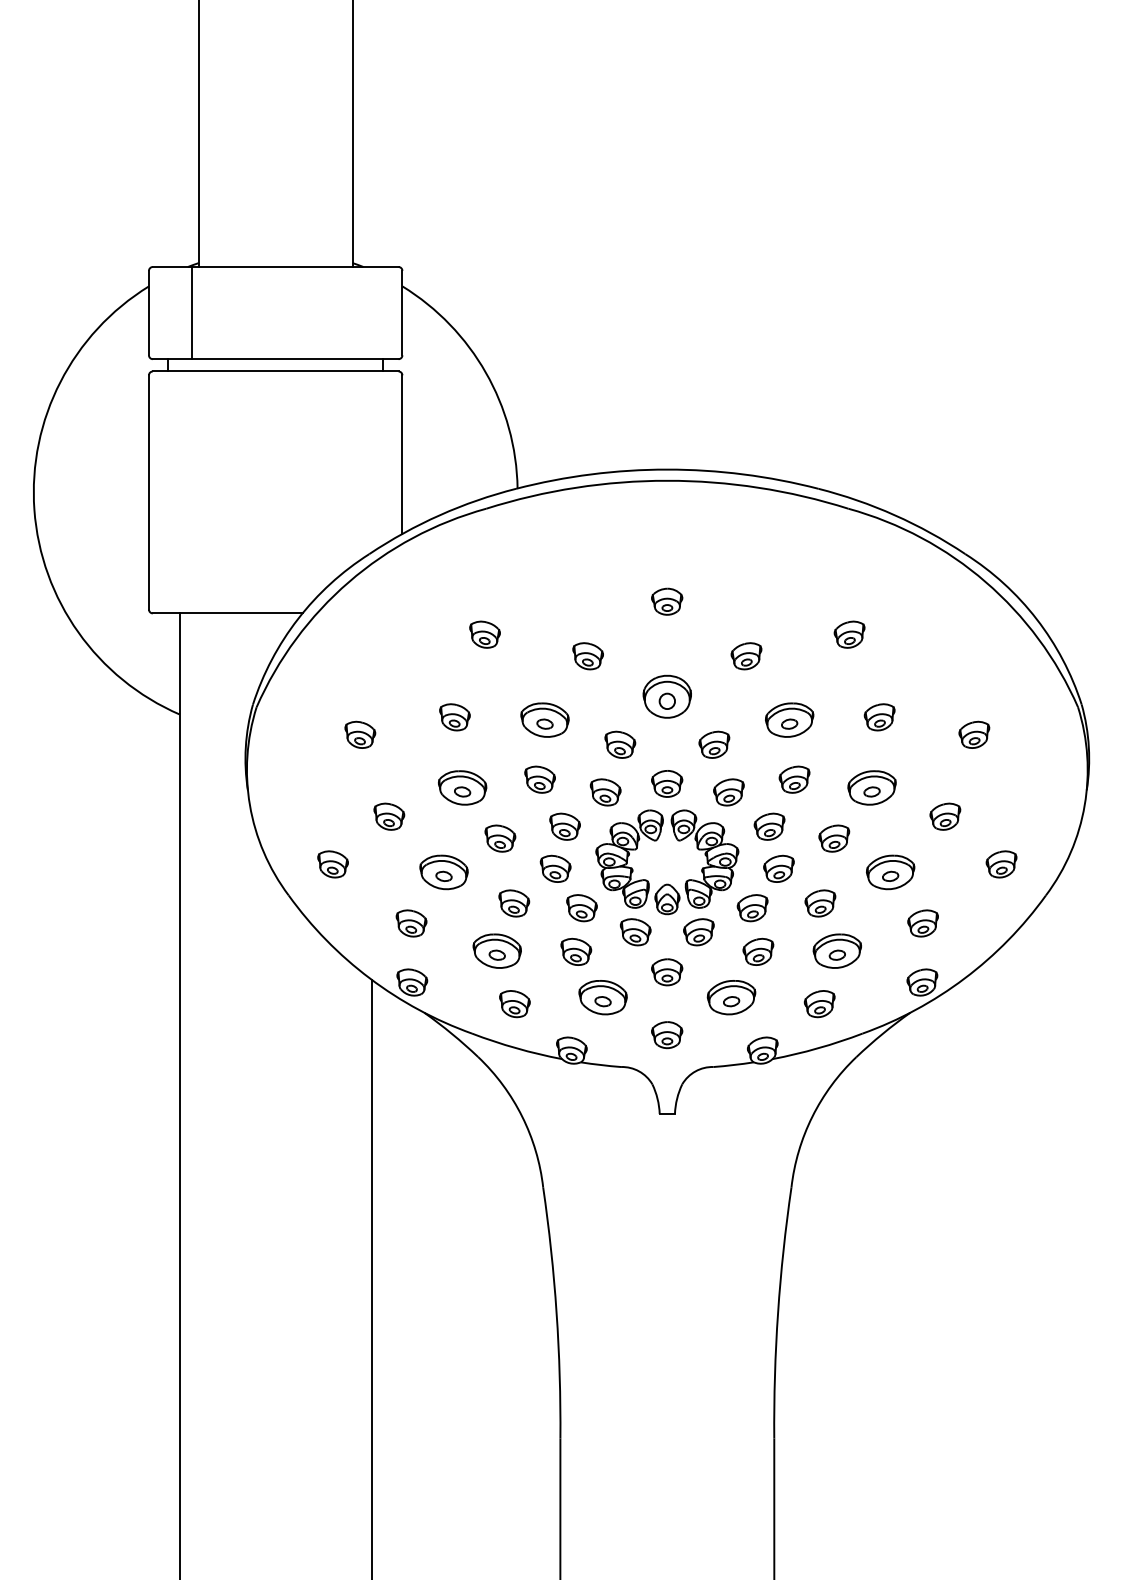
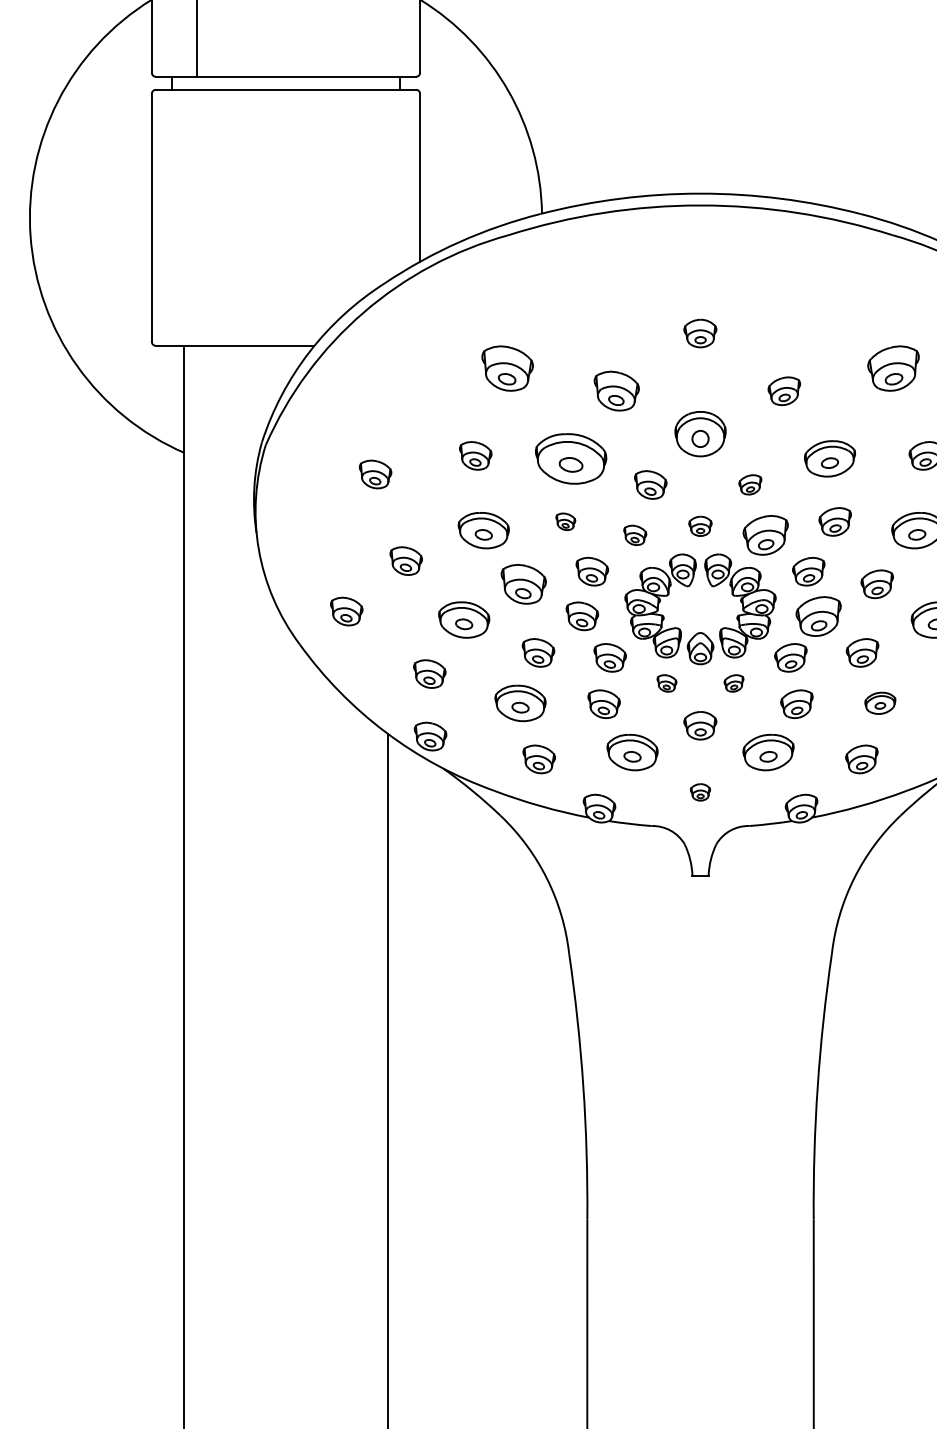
part: (484, 634) -> (507, 368), size x1.6
part: (849, 634) -> (893, 368), size x1.6
part: (587, 656) -> (616, 391), size x1.4
part: (544, 719) -> (570, 458), size x1.4
part: (714, 744) -> (750, 484), size x0.7
part: (539, 779) -> (565, 521), size x0.6
part: (667, 783) -> (700, 525), size x0.7
part: (605, 792) -> (635, 535), size x0.7
part: (728, 792) -> (765, 535), size x1.4
part: (500, 838) -> (523, 584), size x1.4
part: (778, 868) -> (818, 615), size x1.4
part: (635, 932) -> (666, 683), size x0.6
part: (698, 932) -> (733, 683), size x0.6
part: (836, 950) -> (879, 702), size x0.6
part: (667, 1035) -> (700, 792), size x0.6

